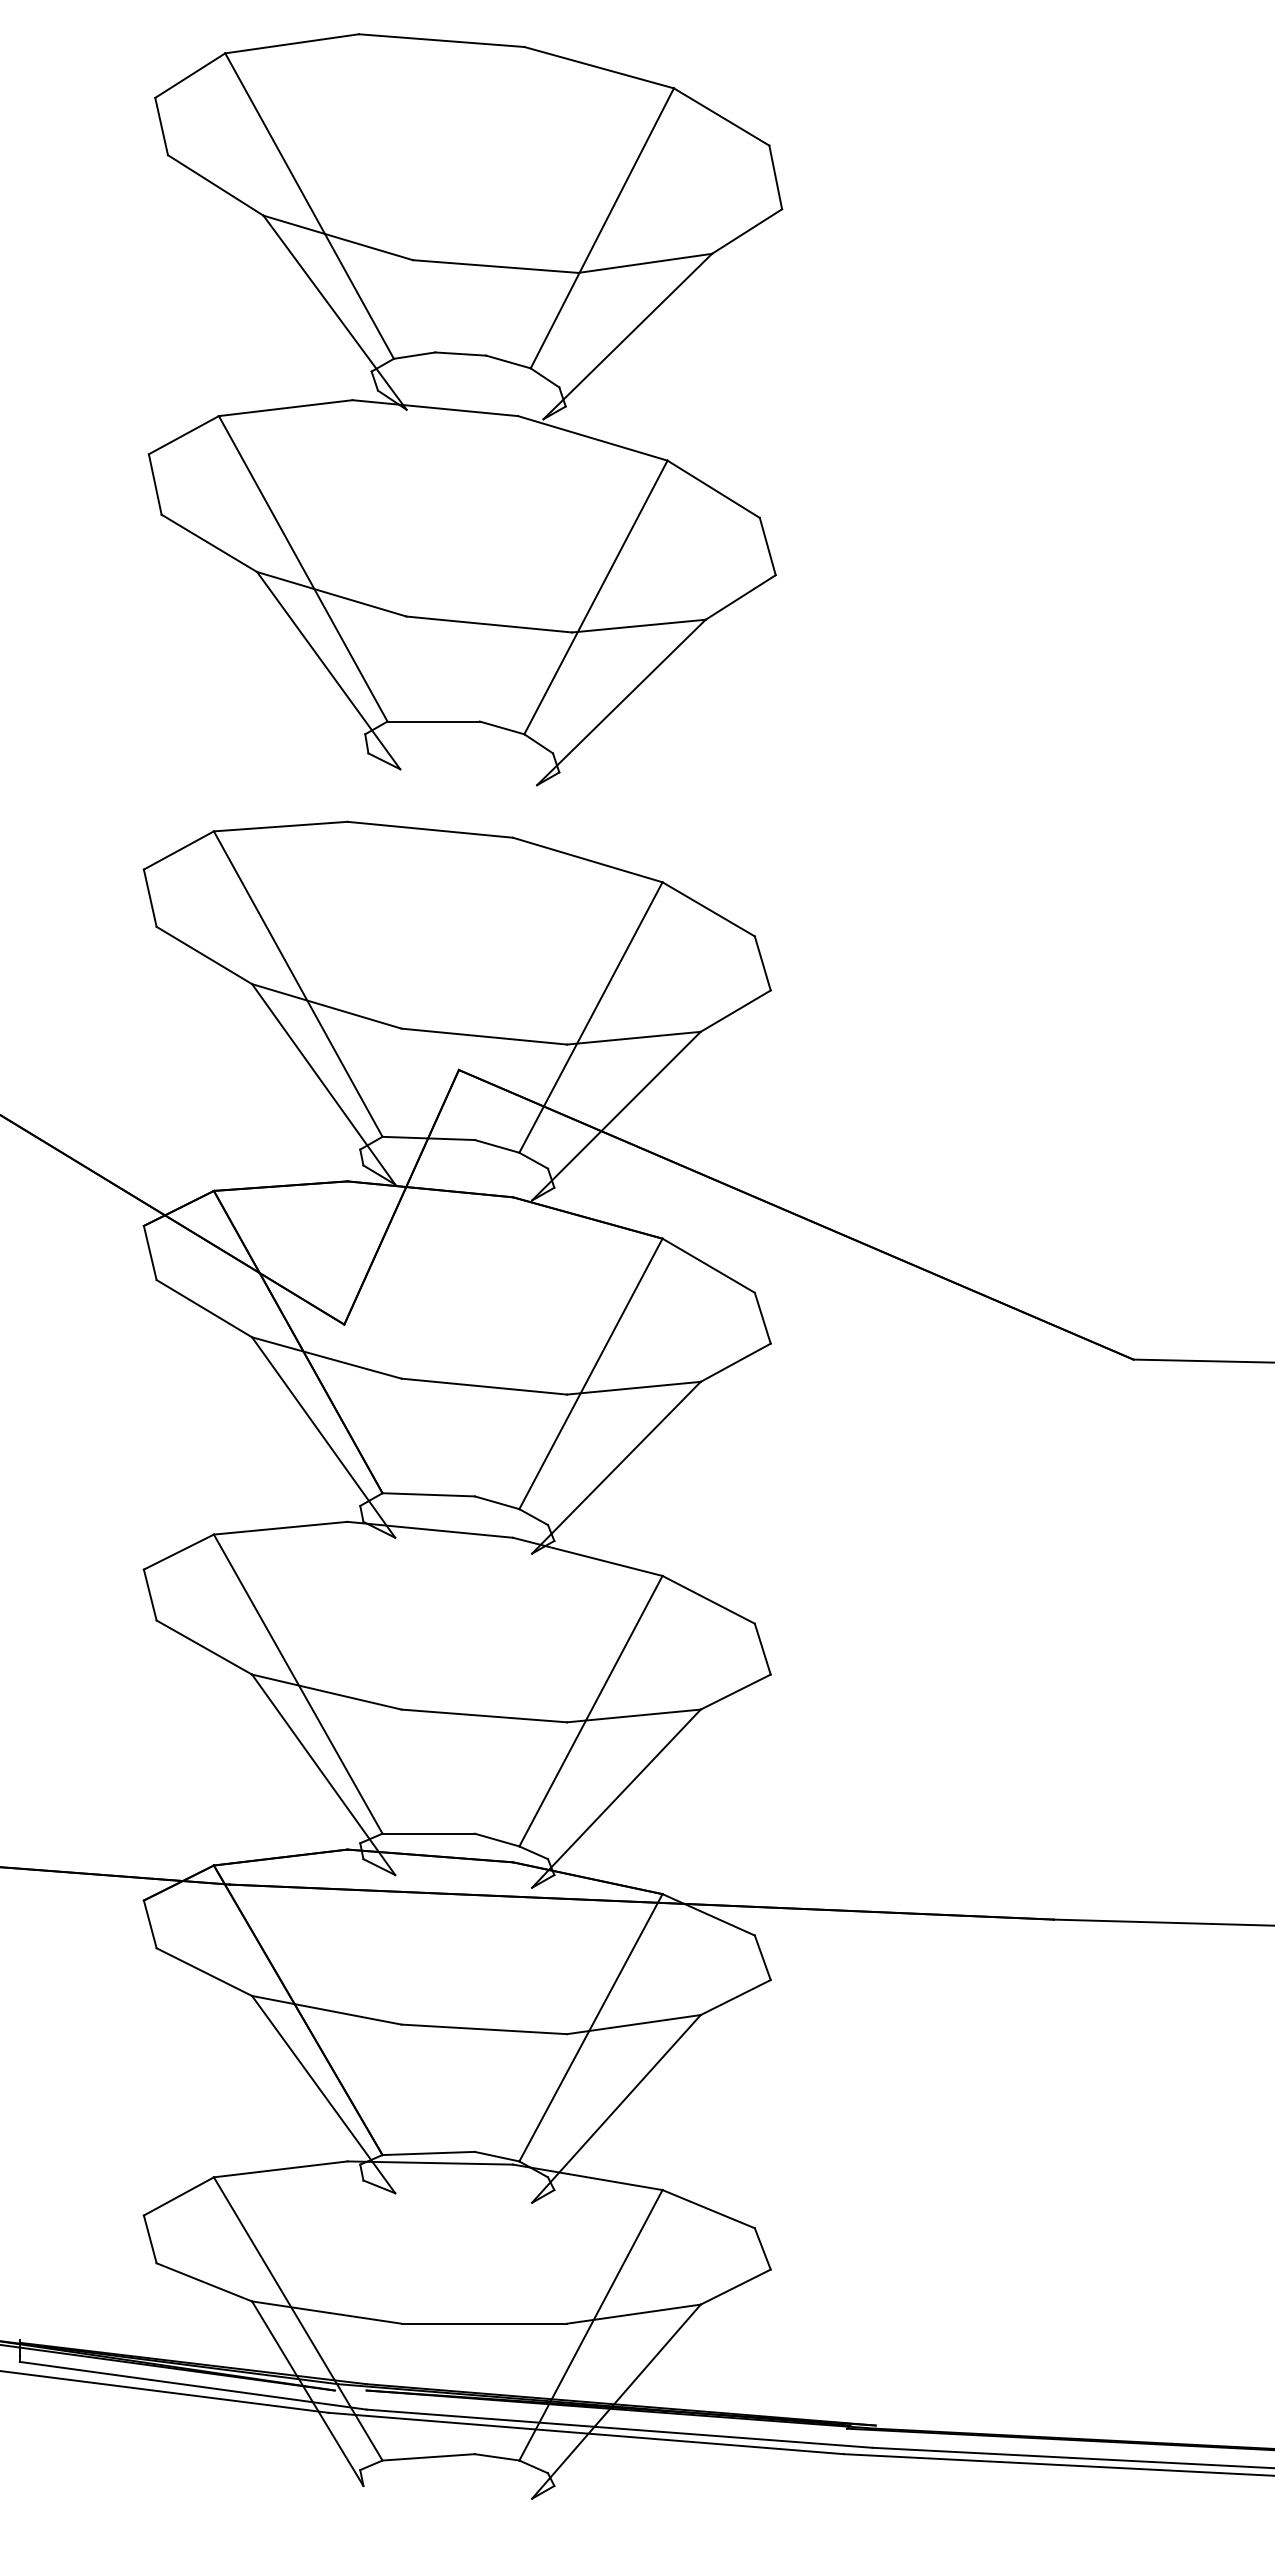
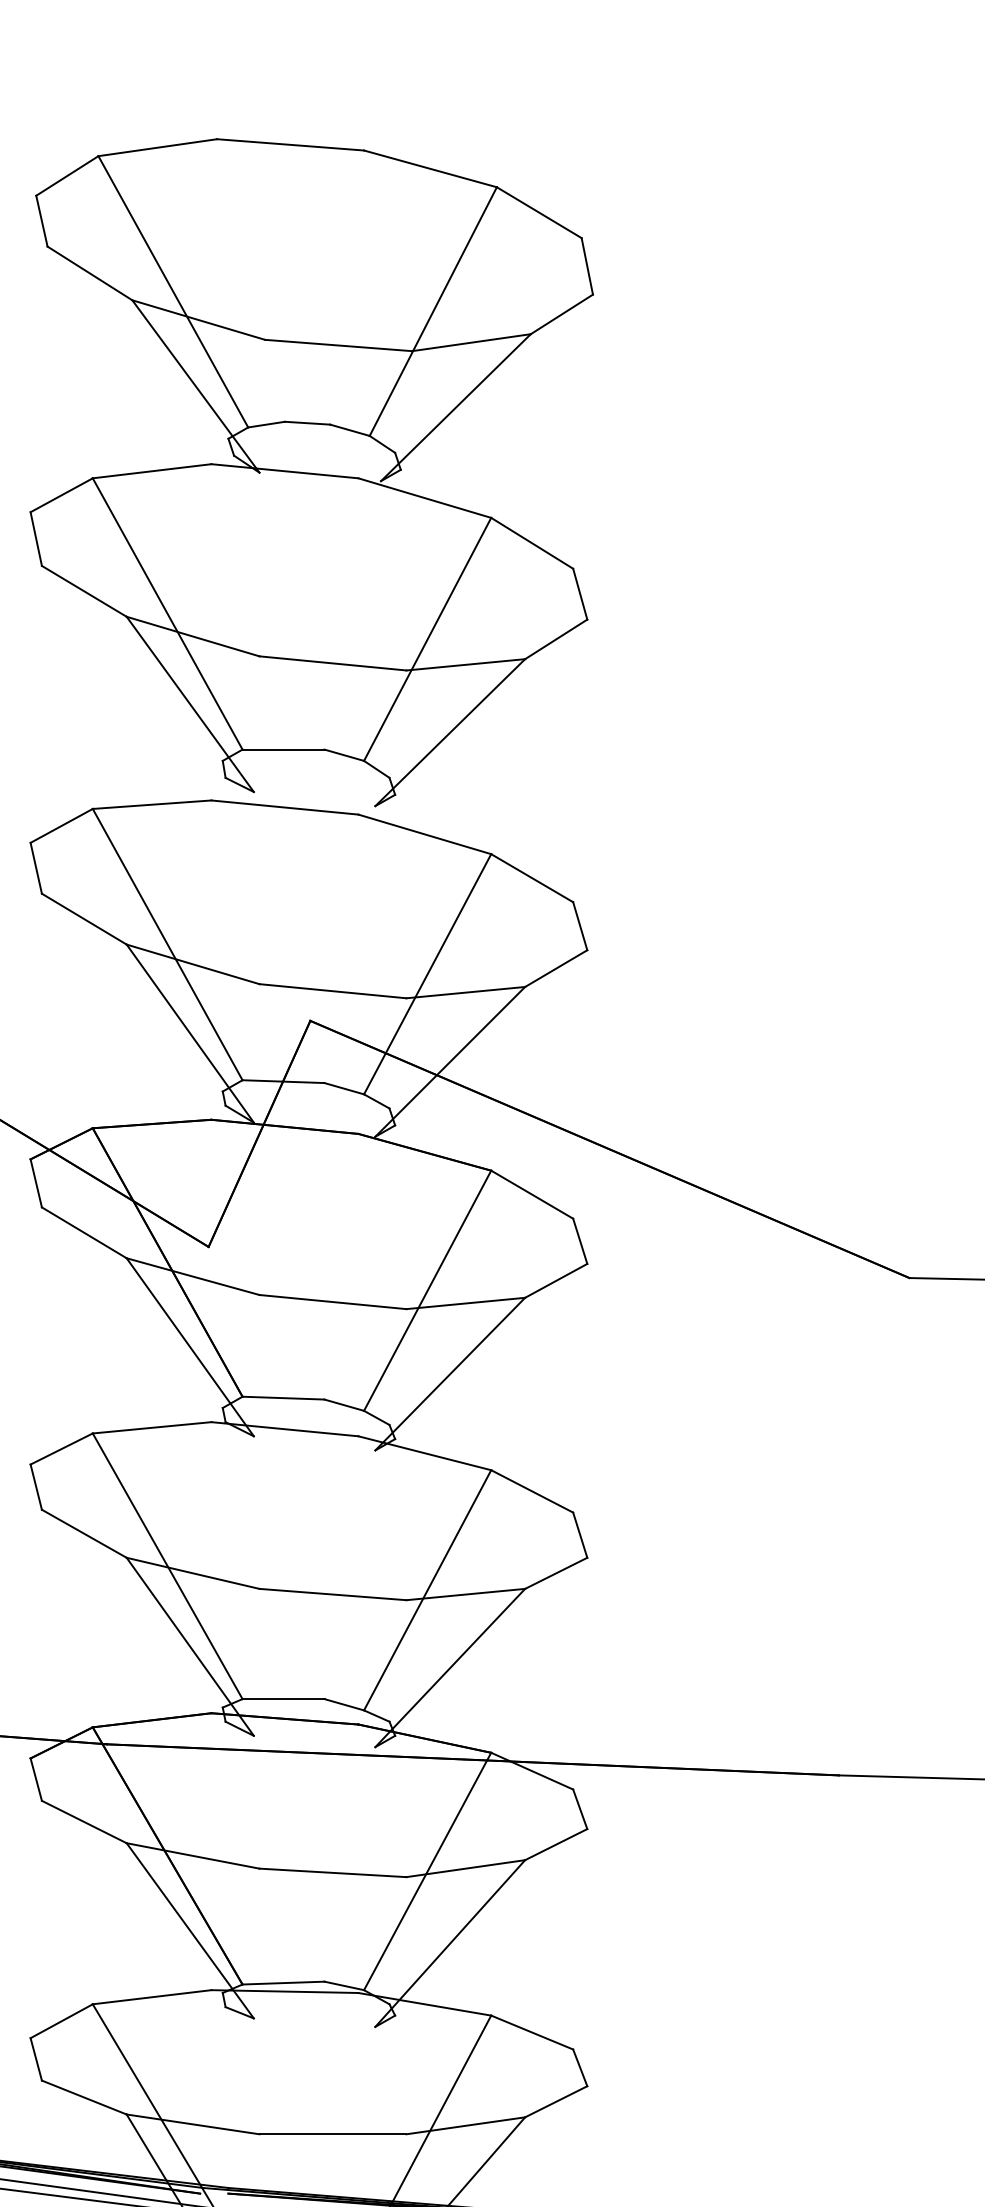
part: (465, 409) -> (311, 472), moved

